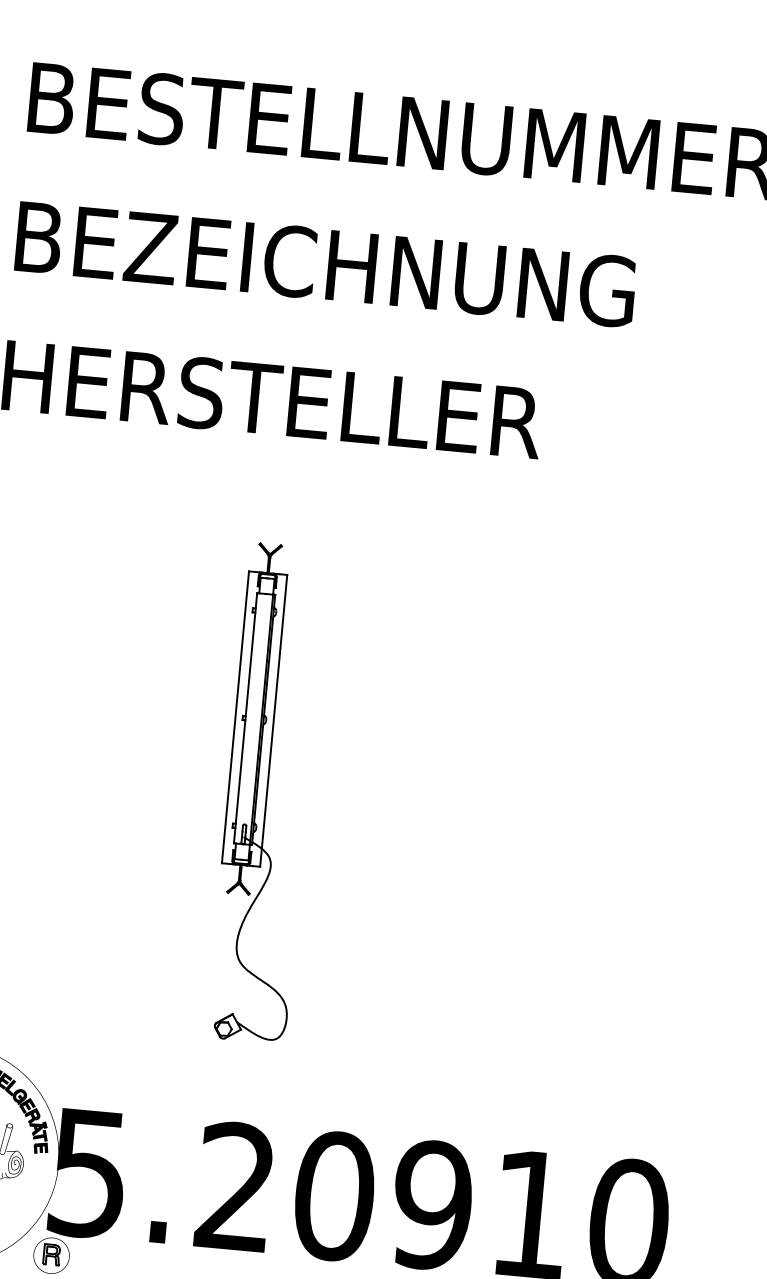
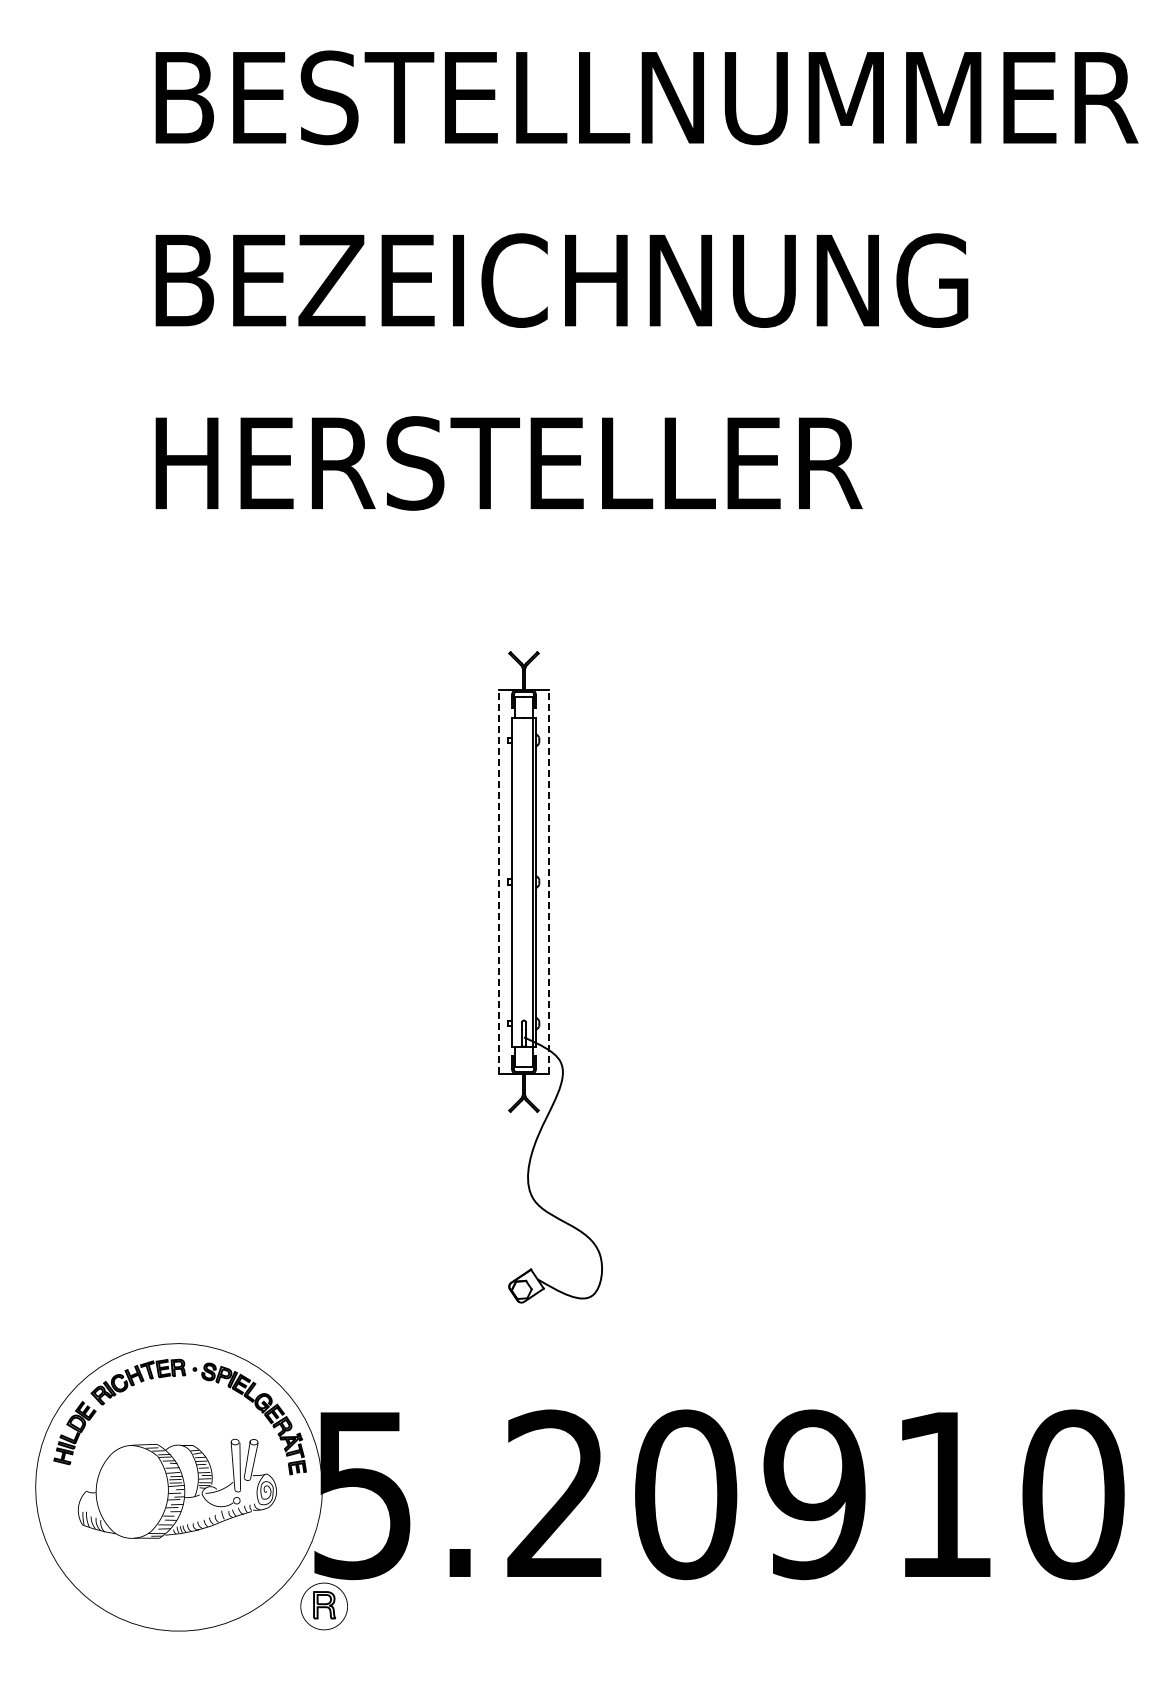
line: (235, 717) -> (498, 882), solid -> dashed
line: (273, 721) -> (549, 882), solid -> dashed

